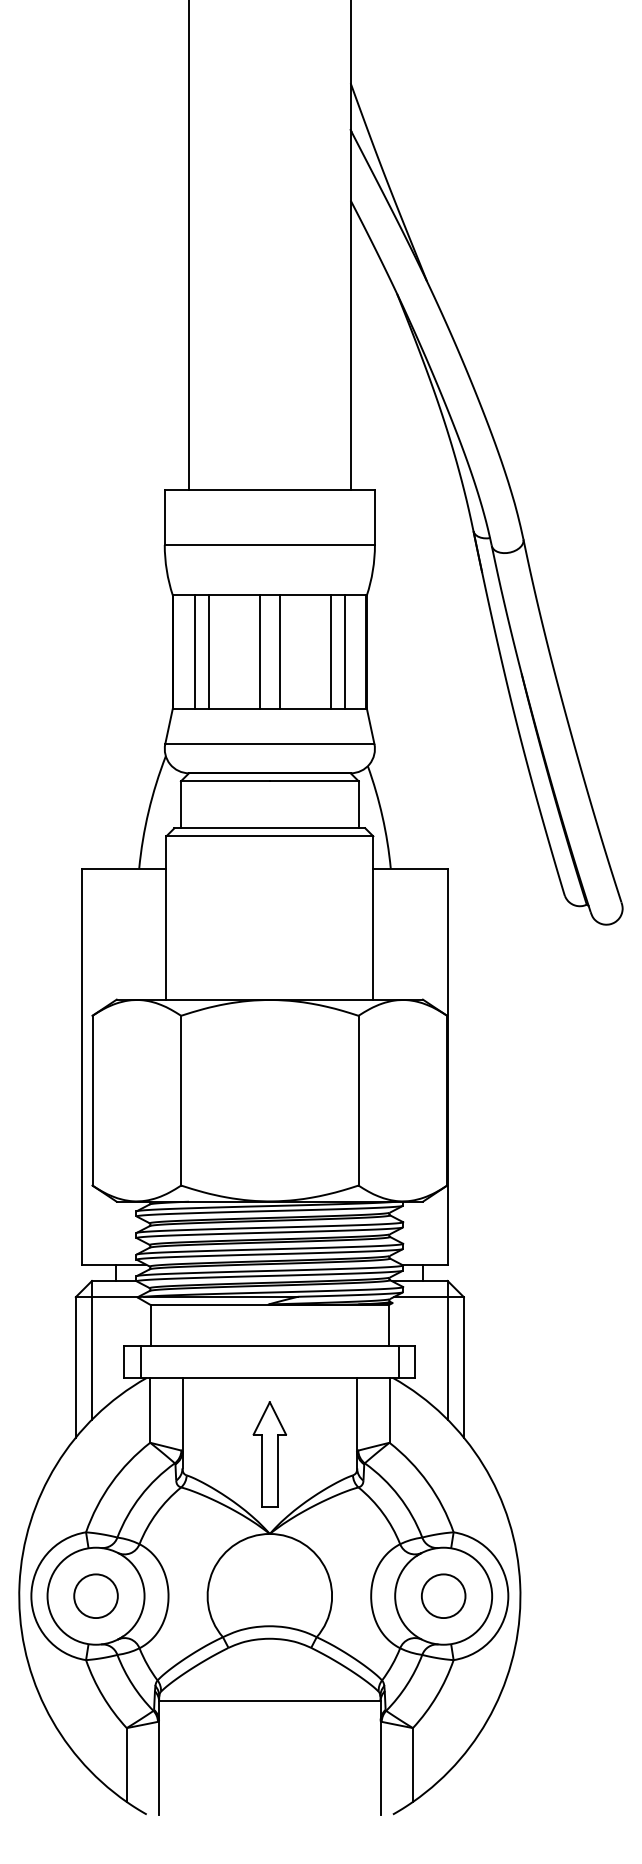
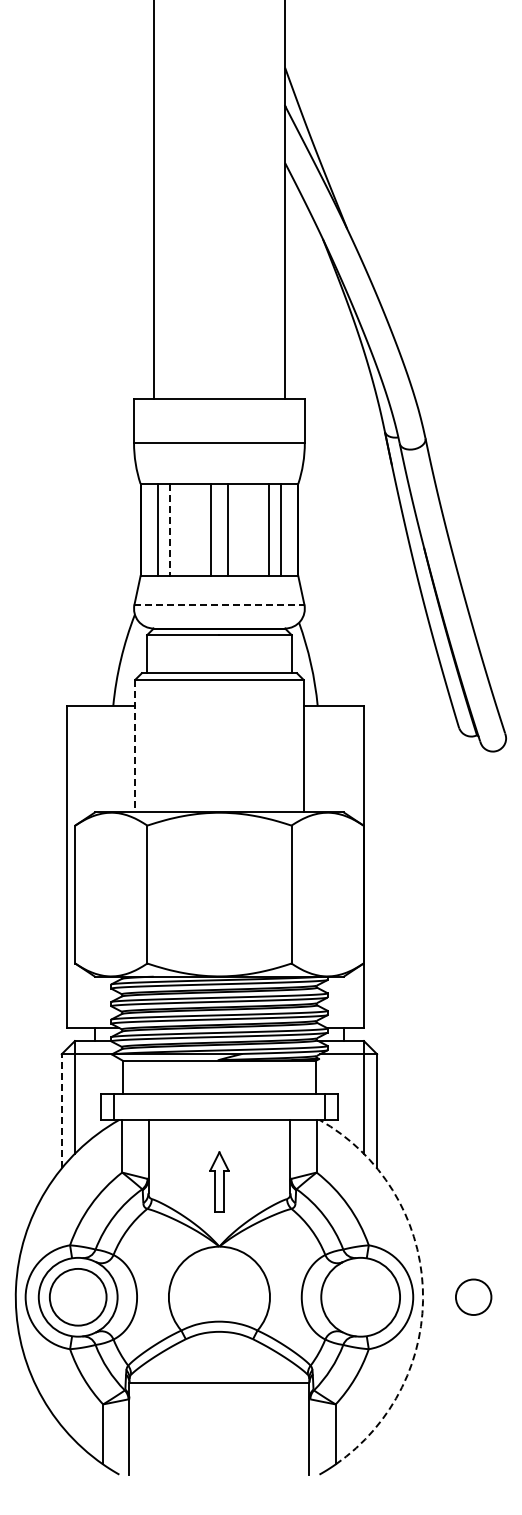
line: (208, 651) -> (169, 529), solid -> dashed
line: (269, 743) -> (219, 604), solid -> dashed
line: (166, 918) -> (135, 746), solid -> dashed
line: (75, 1366) -> (61, 1110), solid -> dashed
part: (269, 1453) -> (219, 1181), size x0.7
arc: (519, 1584) -> (422, 1287), solid -> dashed
circle: (443, 1595) -> (473, 1296), moved
circle: (95, 1596) -> (77, 1297), size x1.6

